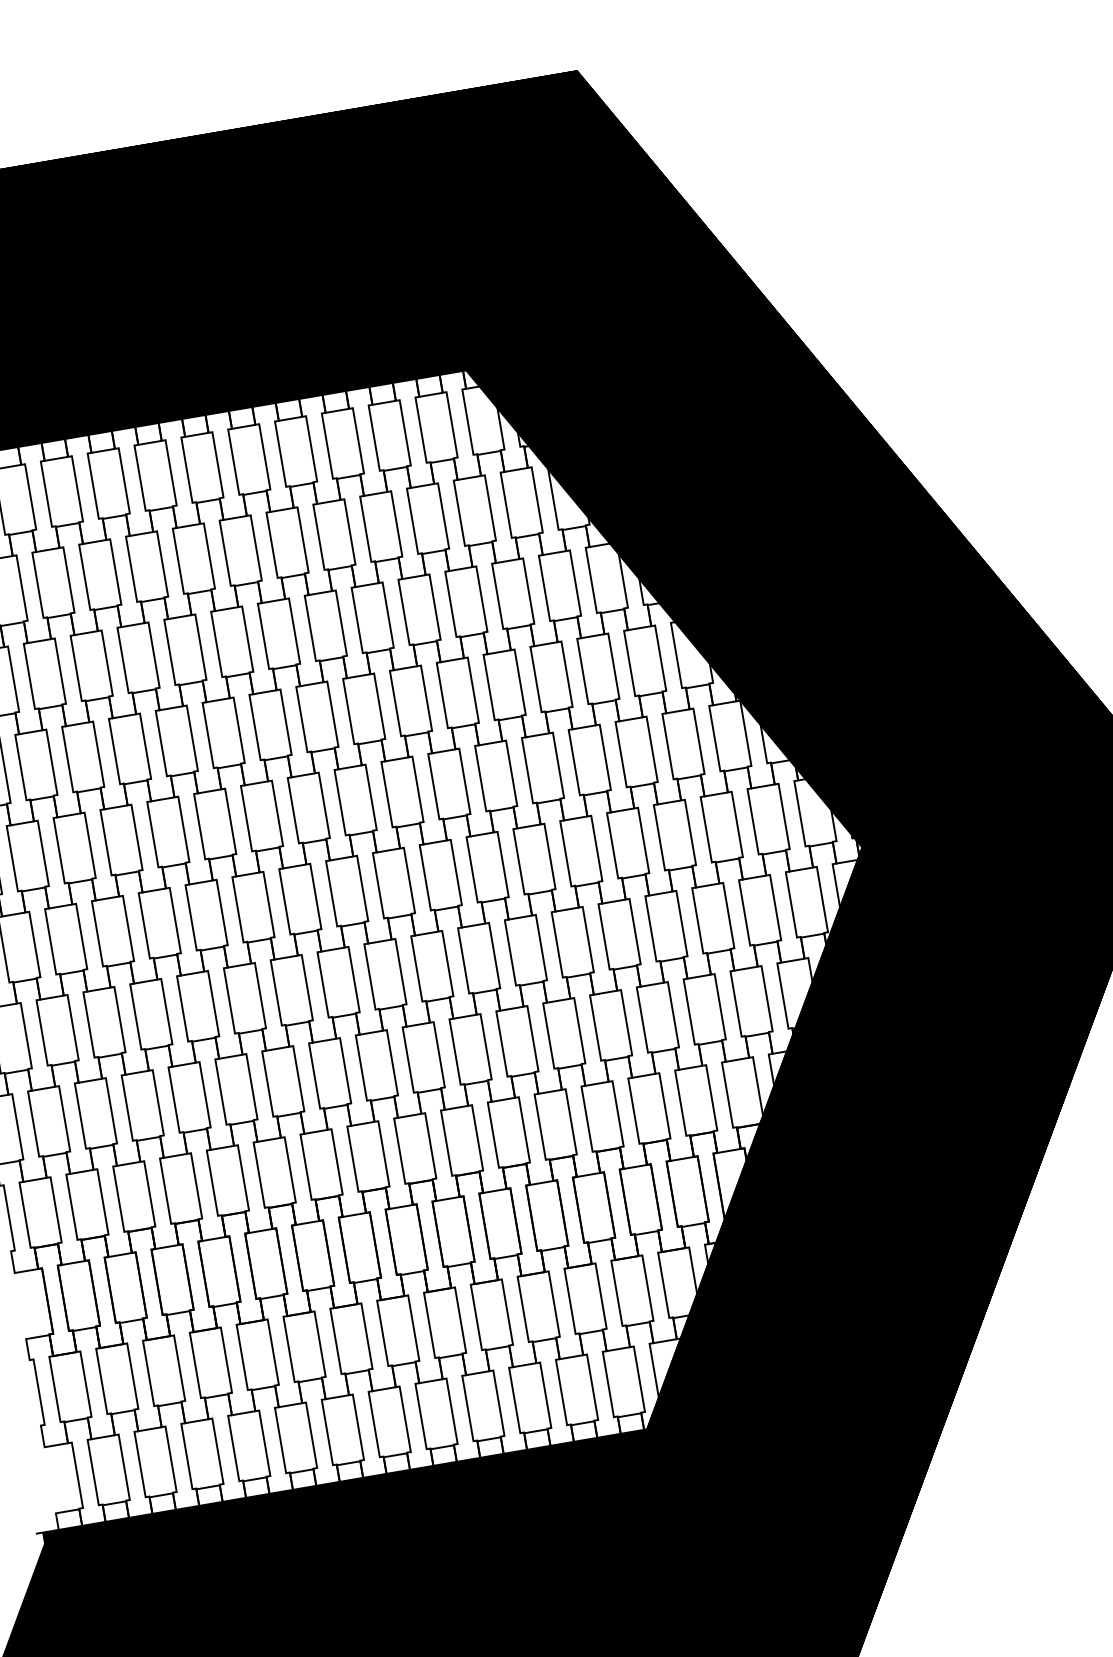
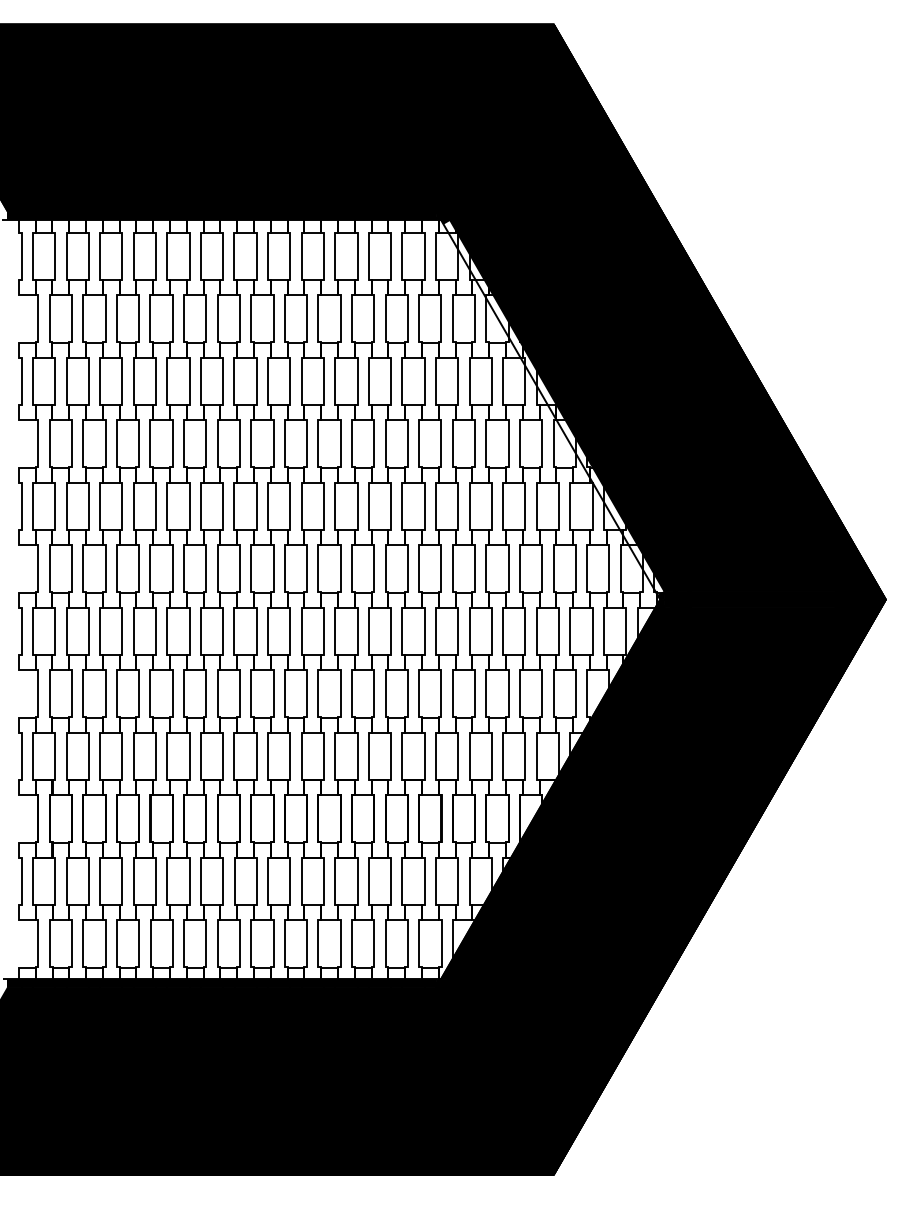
fill: (667, 605) -> (553, 407), removed

